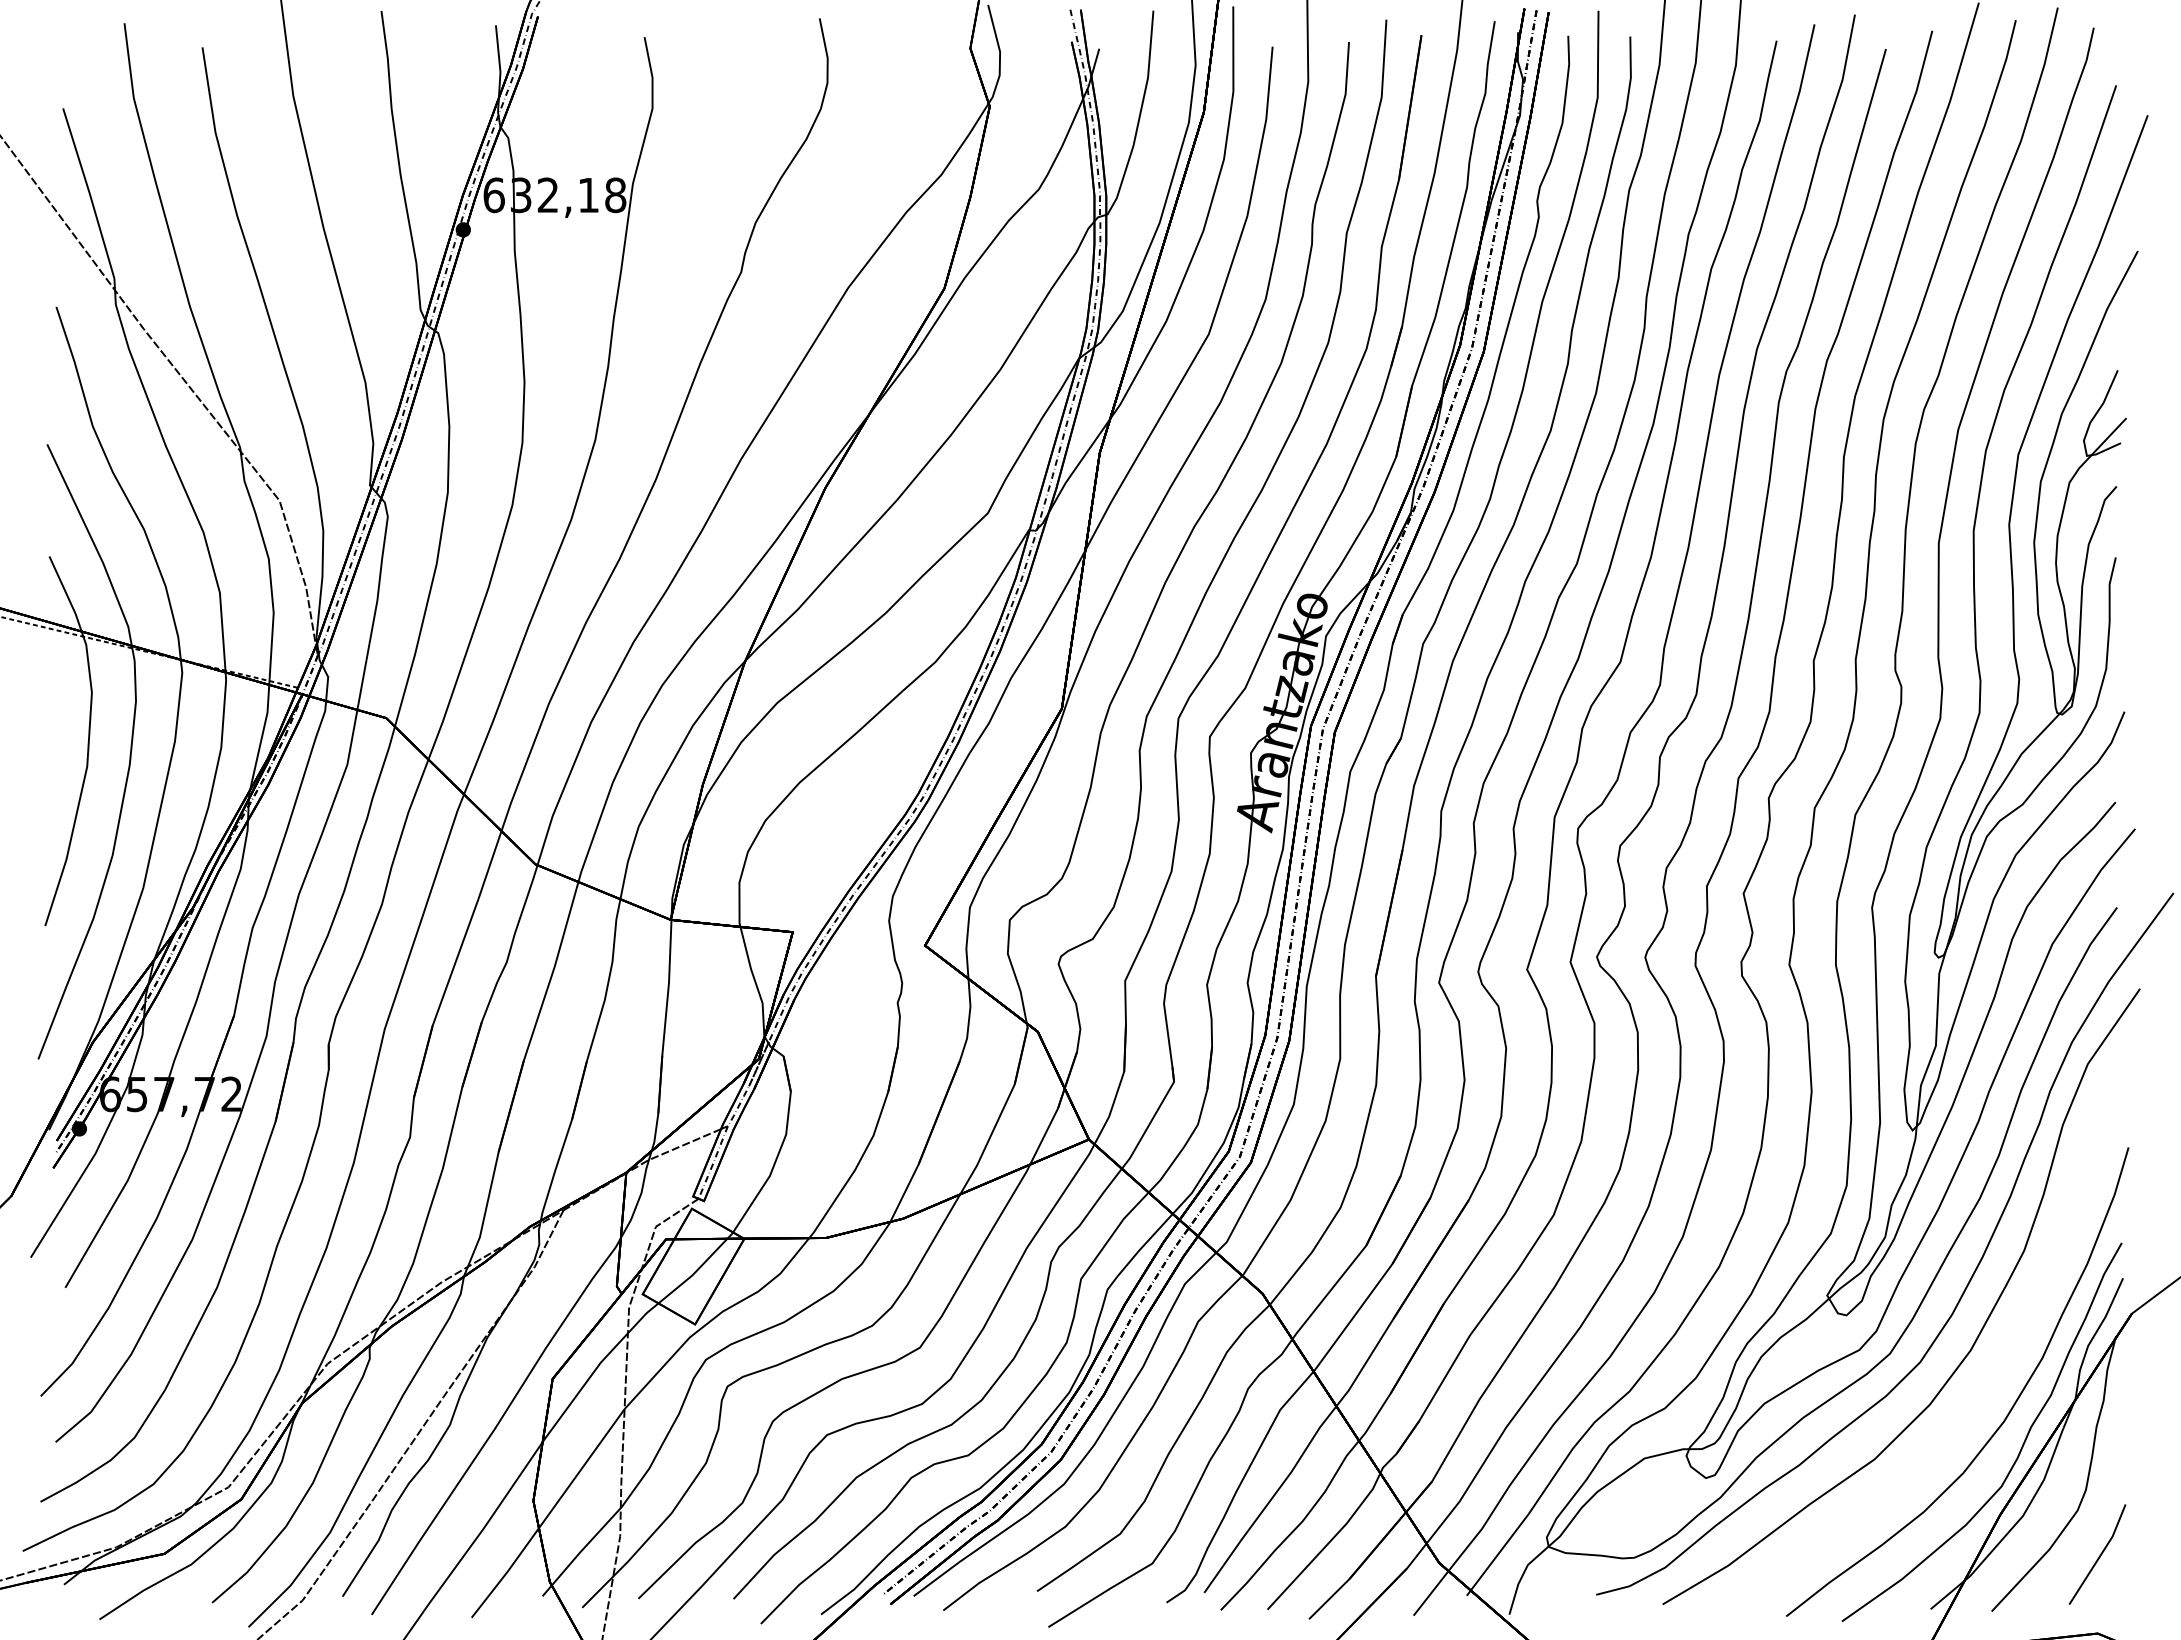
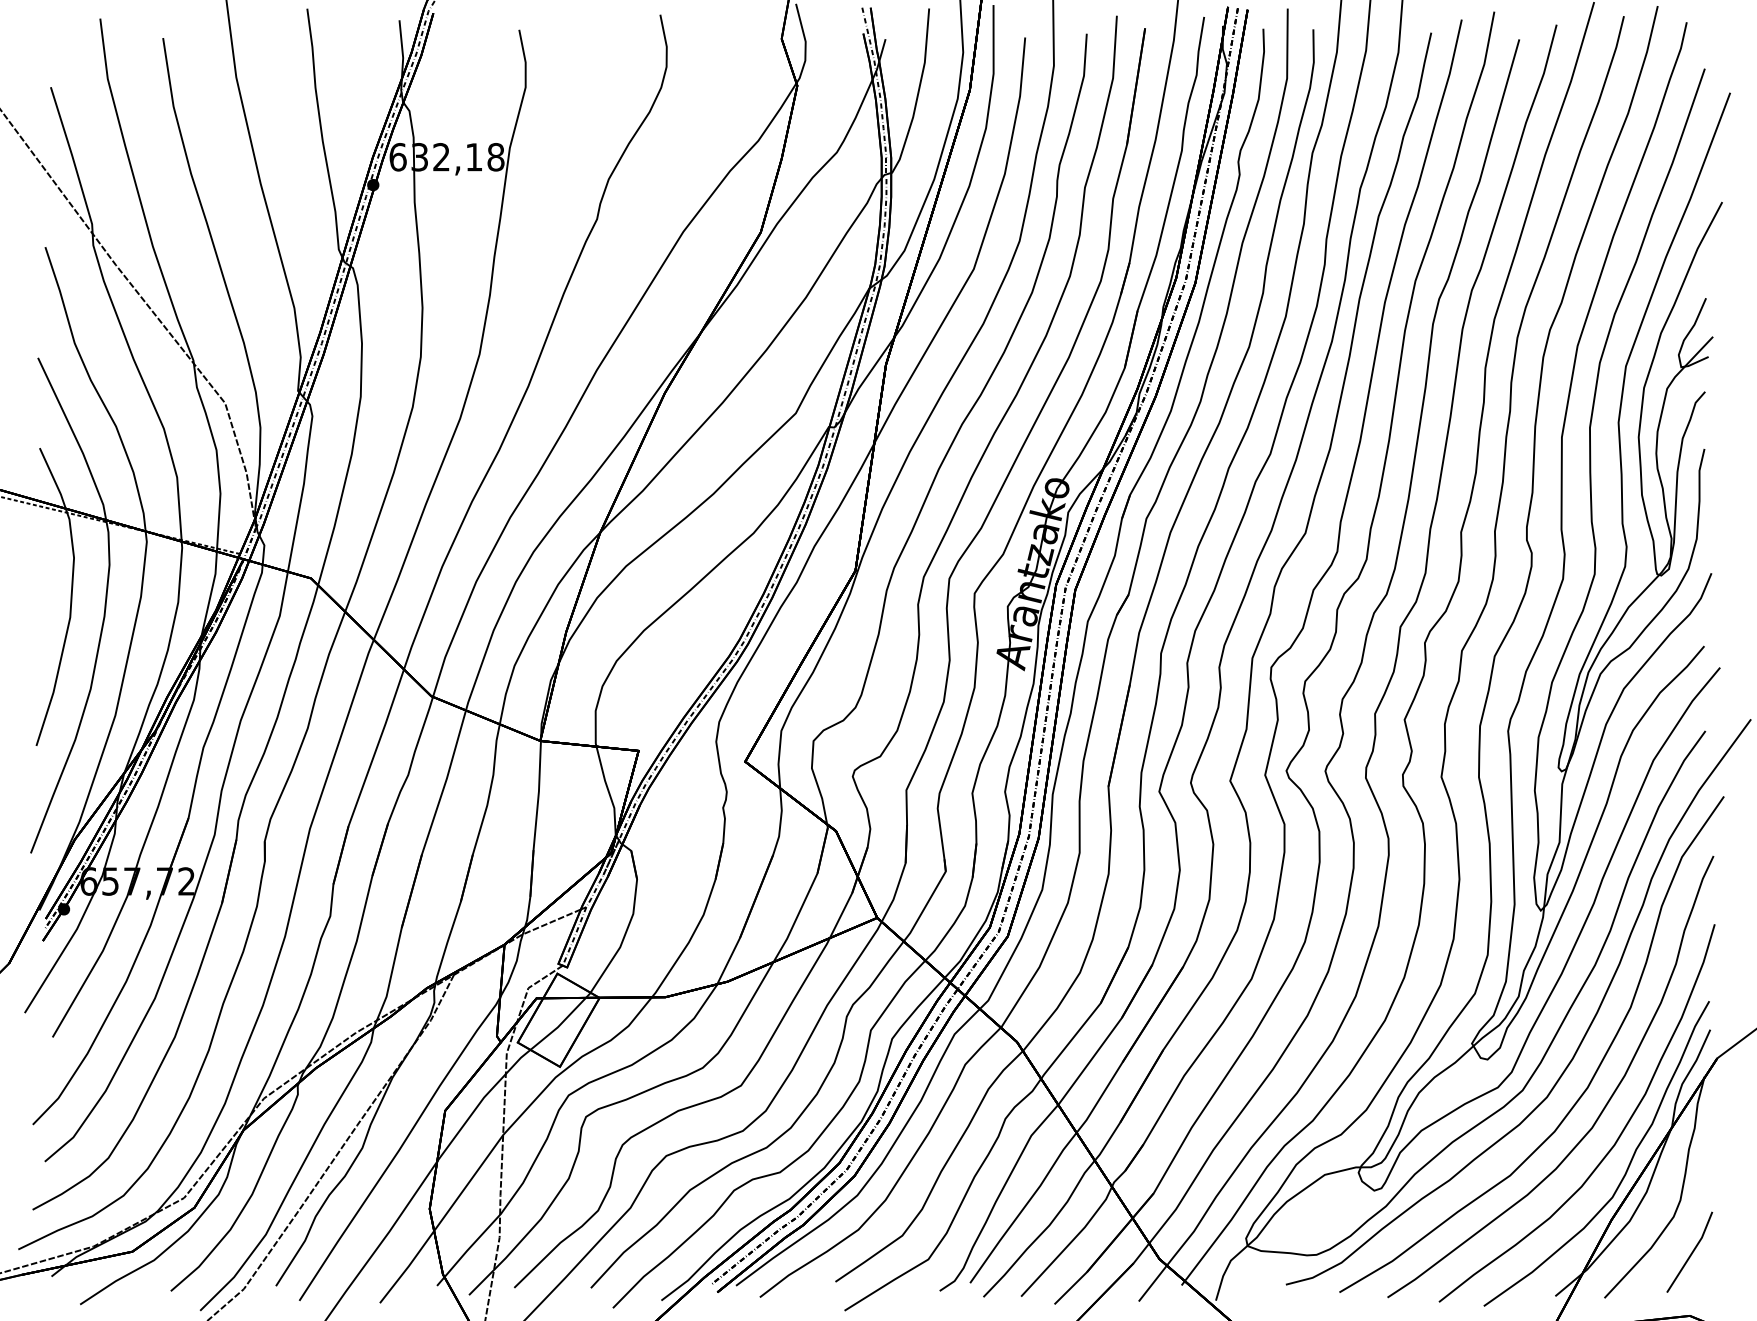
curve: (1991, 1373) -> (1604, 1106), added

